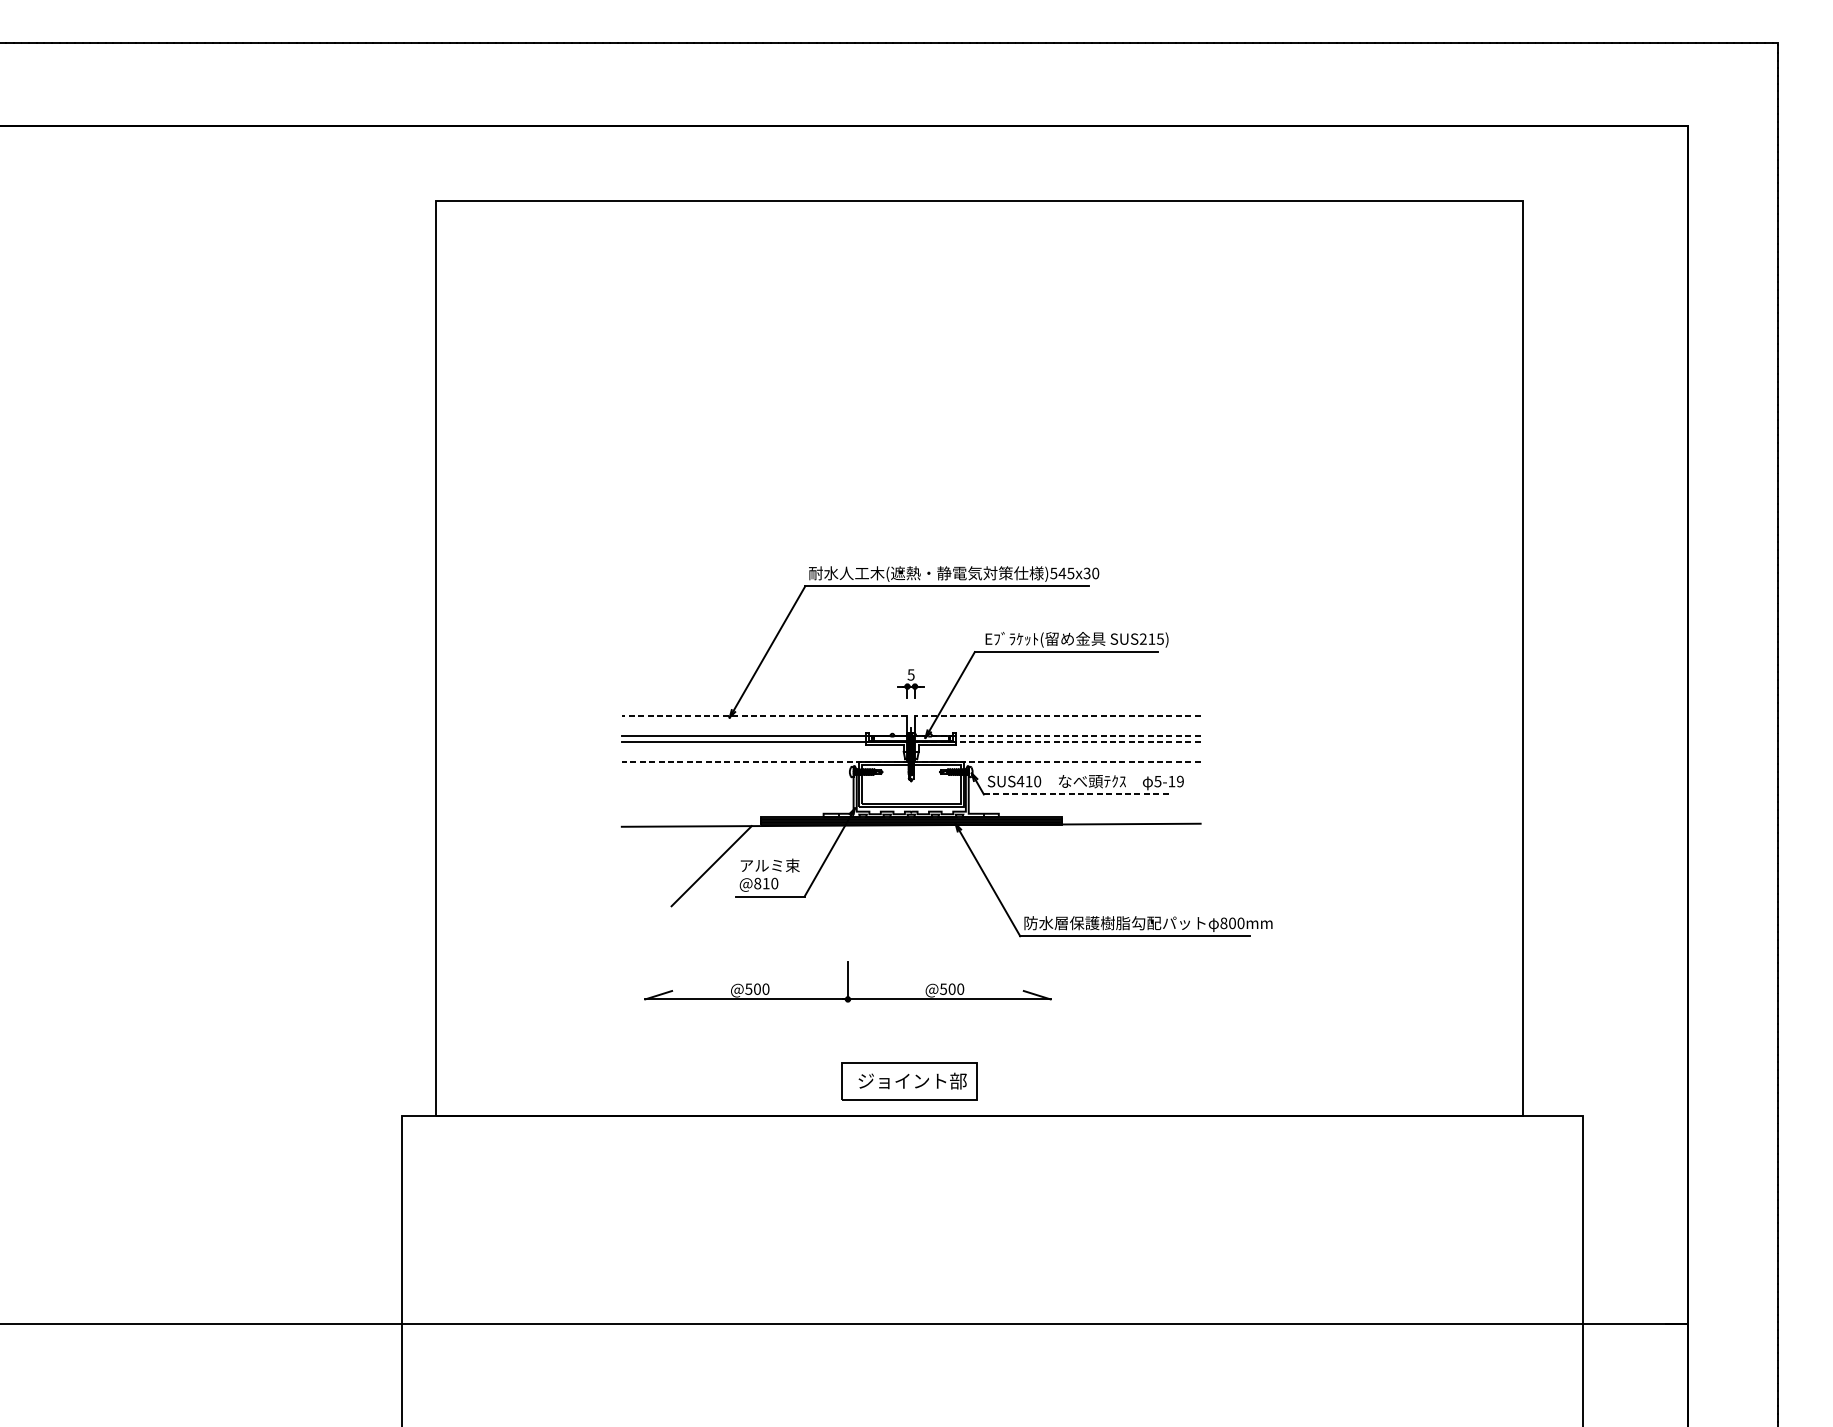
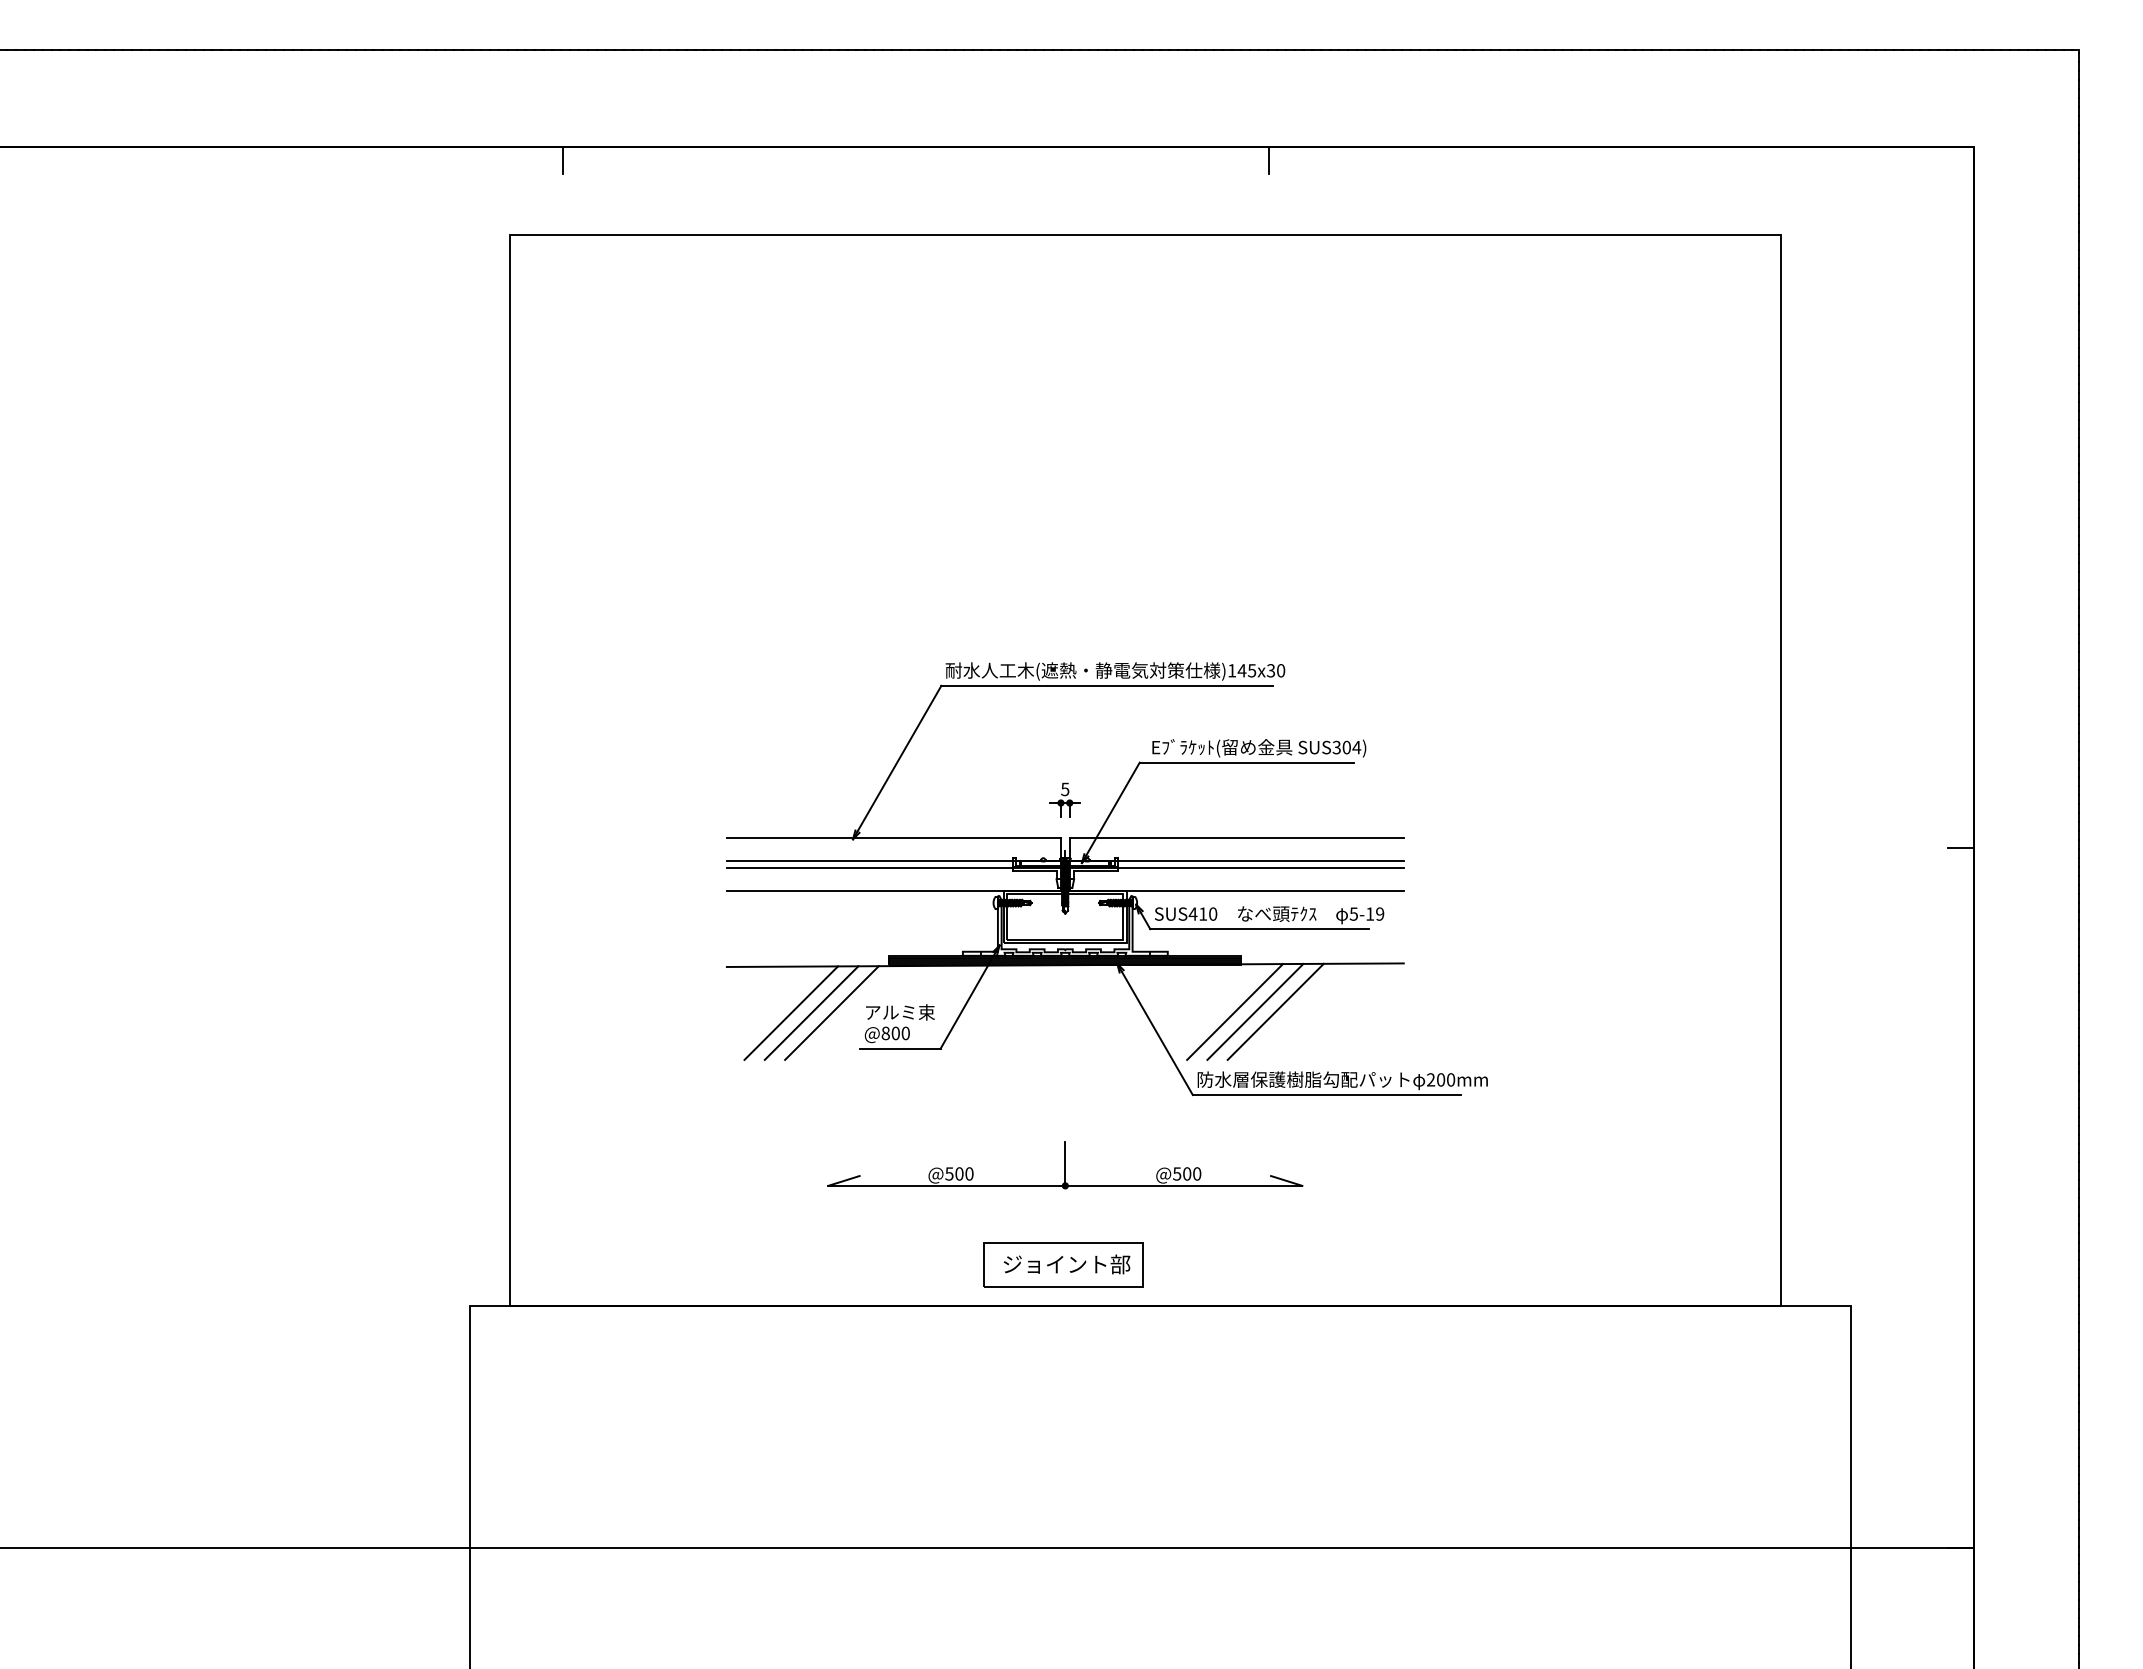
line: (482, 137) -> (563, 160), added
line: (1084, 137) -> (1268, 160), added
text: (1053, 573) -> (1231, 670), )545x30 -> )145x30
text: (1151, 639) -> (1346, 747), SUS215) -> SUS304)
line: (764, 716) -> (893, 837), dashed -> solid
line: (1057, 716) -> (1236, 837), dashed -> solid
line: (1676, 724) -> (1960, 847), added
line: (1057, 735) -> (1236, 860), dashed -> solid
line: (1057, 741) -> (1236, 867), dashed -> solid
line: (910, 761) -> (1064, 890), dashed -> solid
line: (1077, 794) -> (1259, 929), dashed -> solid
line: (1056, 864) -> (1235, 1011), added
line: (1073, 864) -> (1255, 1011), added
line: (1090, 864) -> (1275, 1011), added
line: (677, 865) -> (791, 1012), added
line: (694, 865) -> (811, 1012), added
text: (766, 883) -> (895, 1033), @810 -> @800
text: (1224, 922) -> (1431, 1079), 800mm -> 200mm
part: (848, 982) -> (1065, 1165), moved

